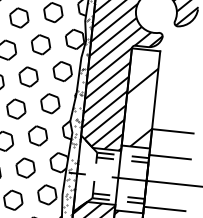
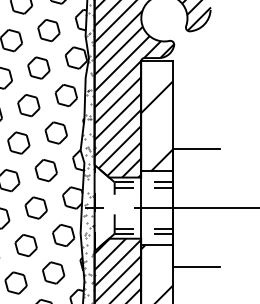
line: (169, 156) -> (196, 178), removed
line: (164, 208) -> (196, 237), removed

